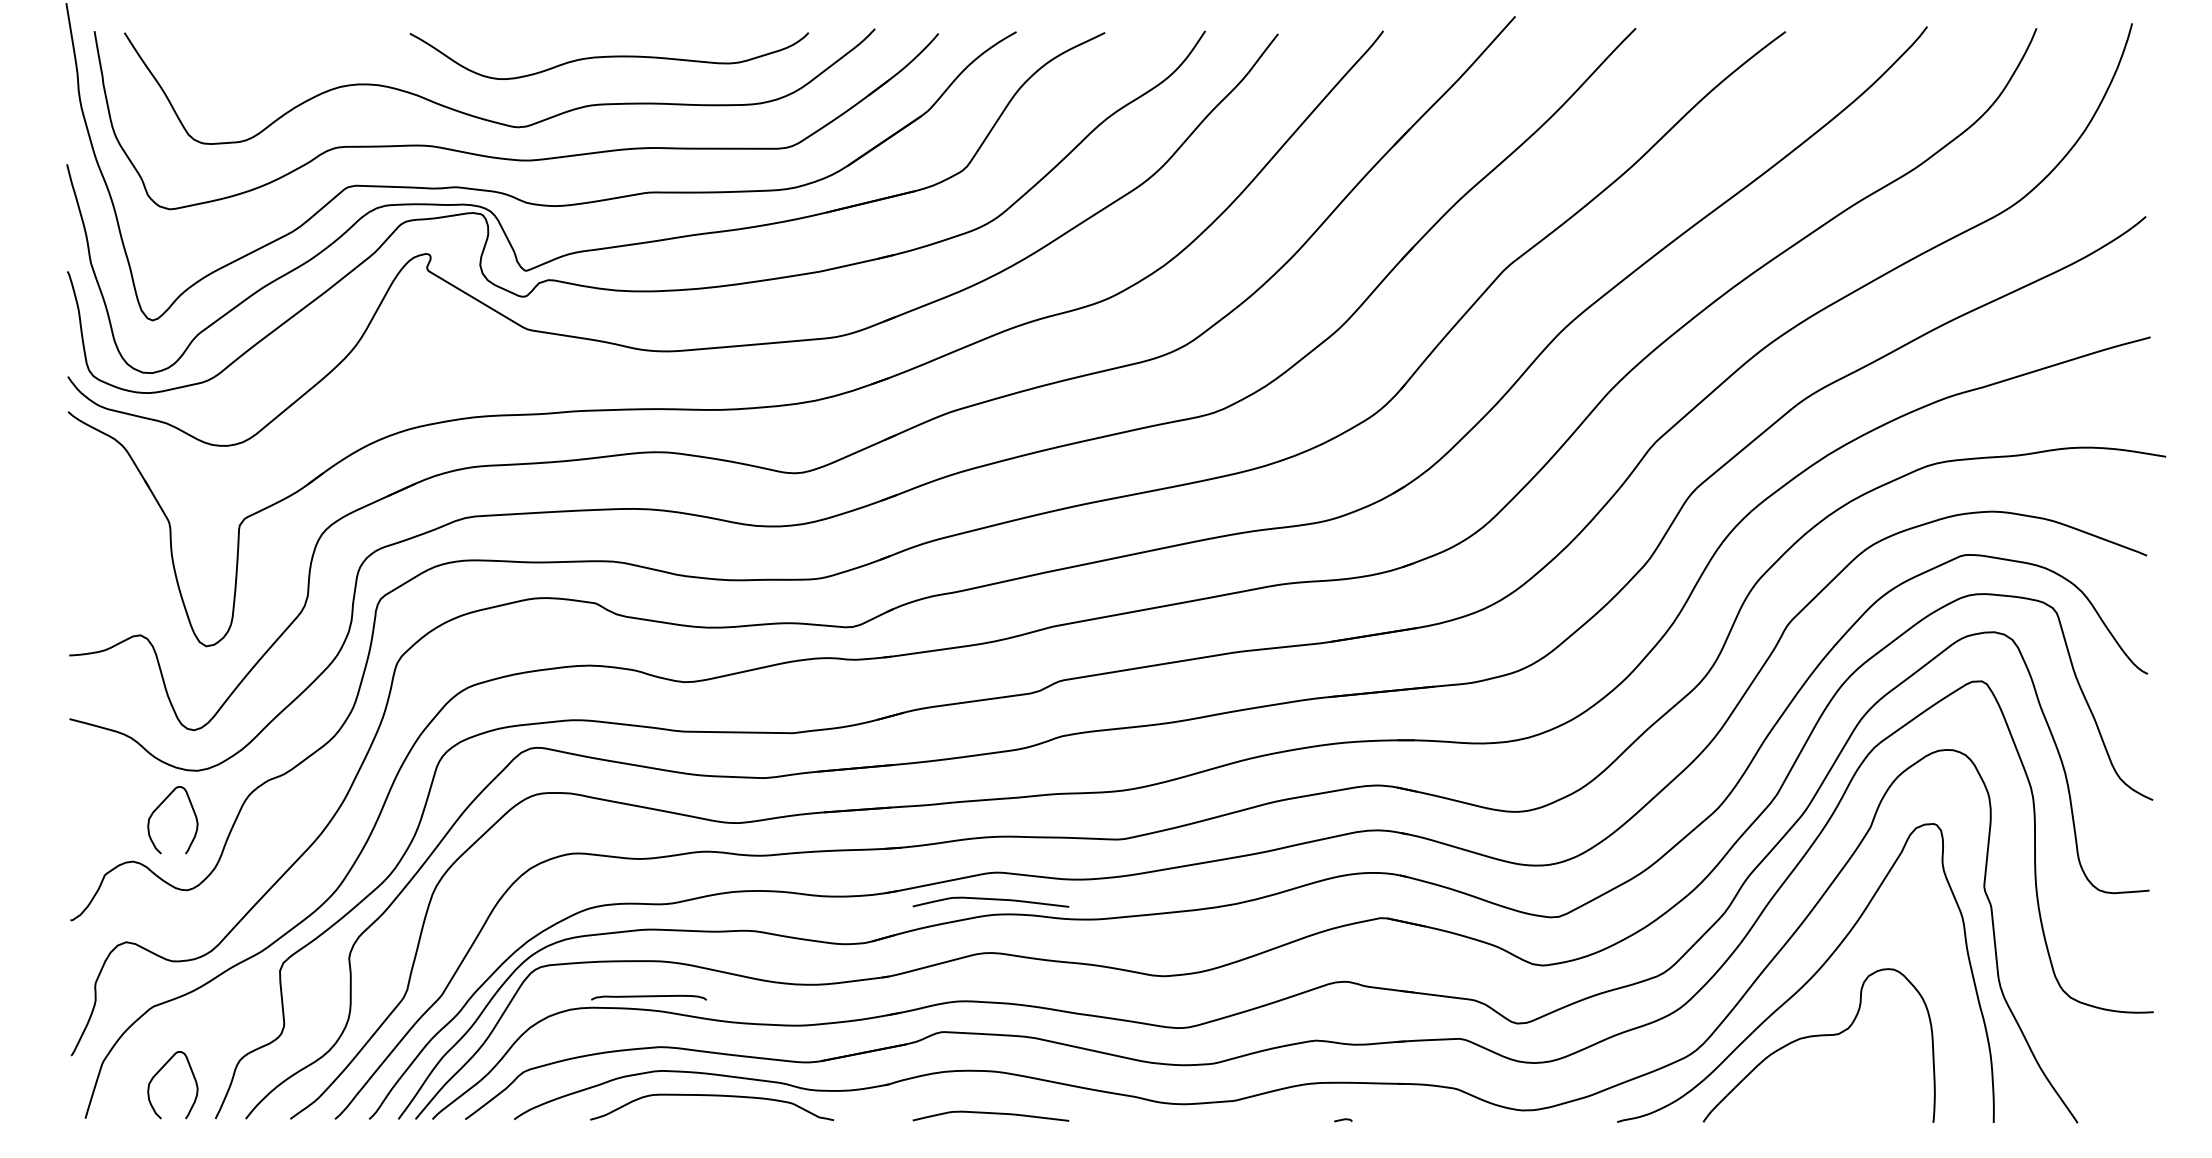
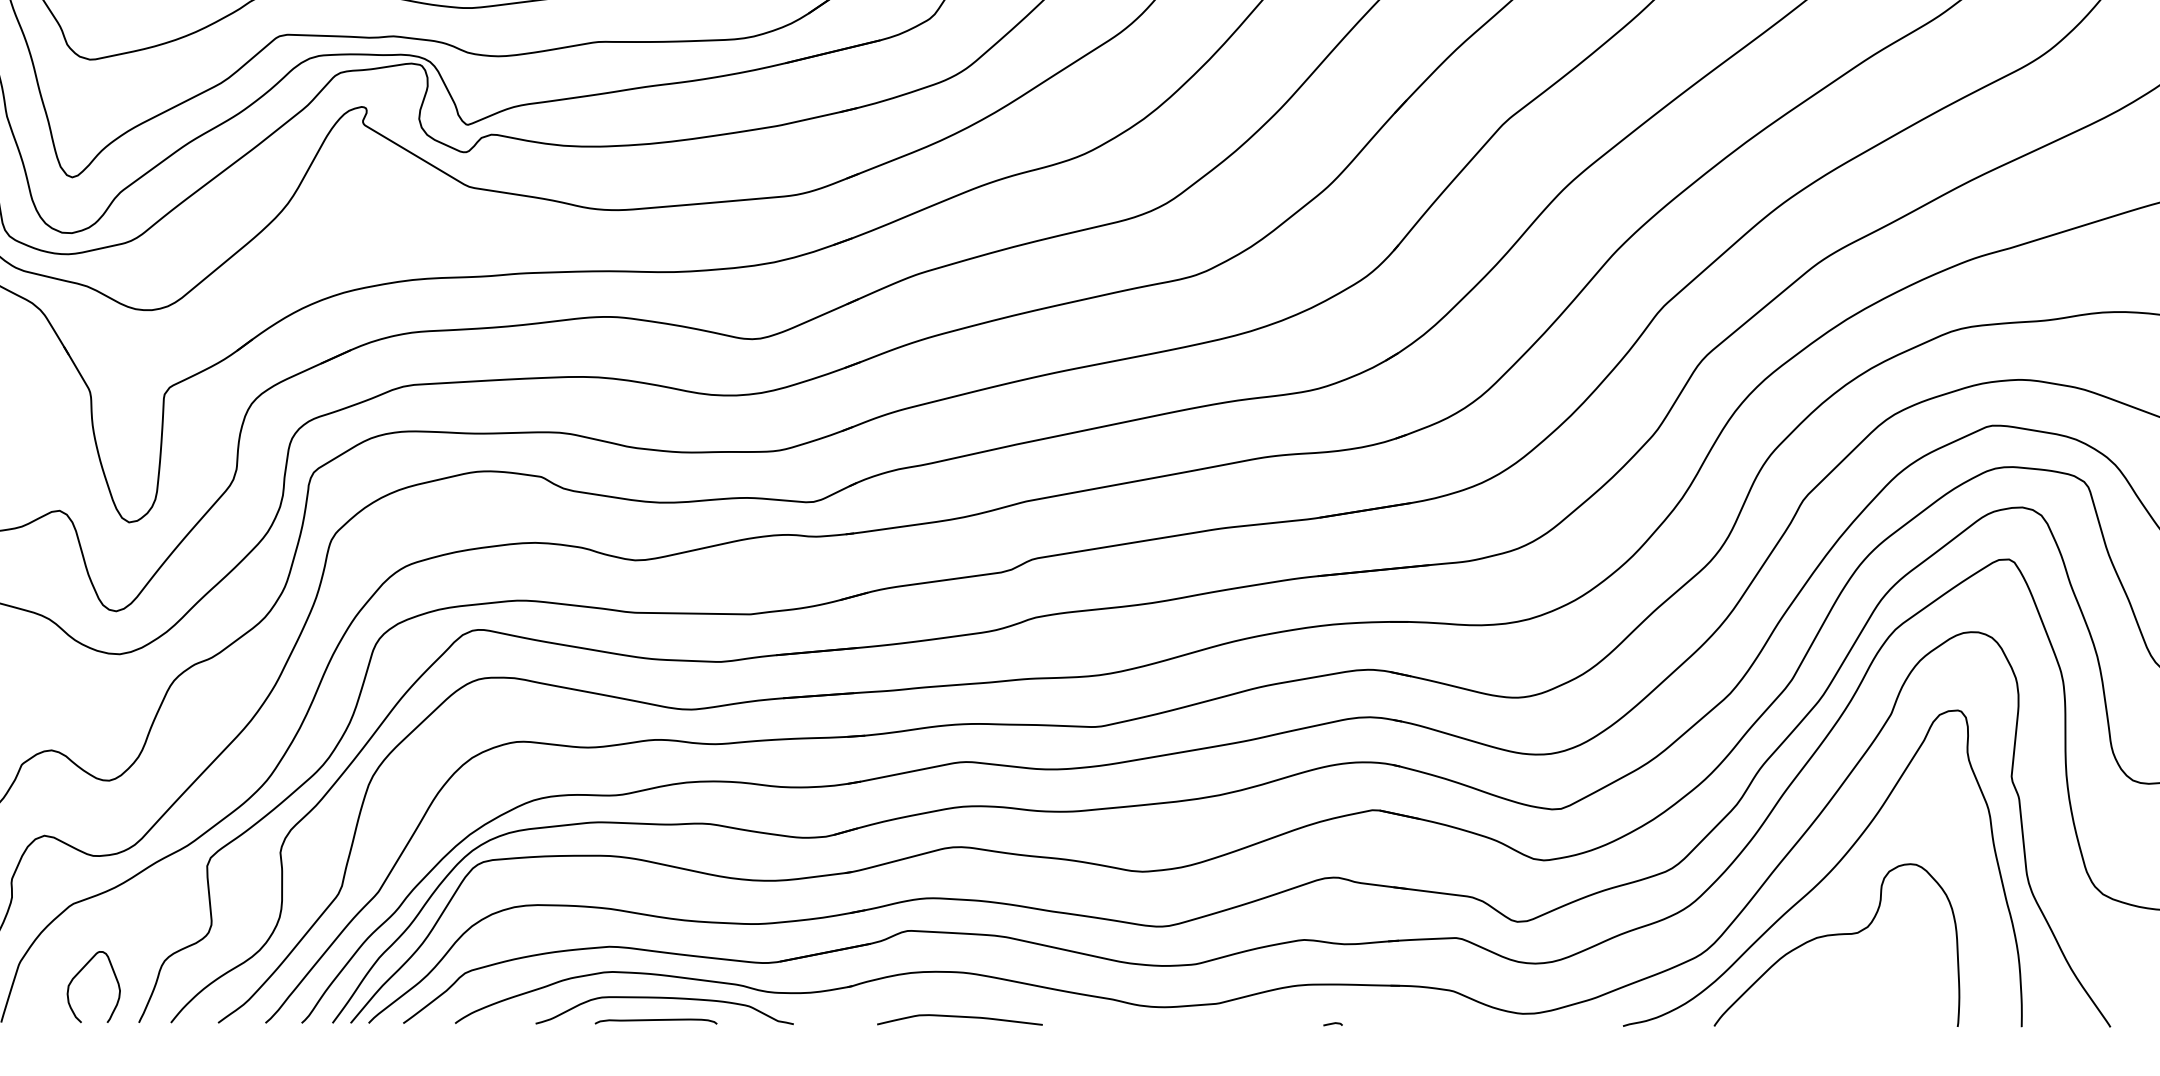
curve: (159, 807) -> (79, 693), removed
curve: (991, 900) -> (960, 791), removed
curve: (648, 997) -> (655, 1021), moved

